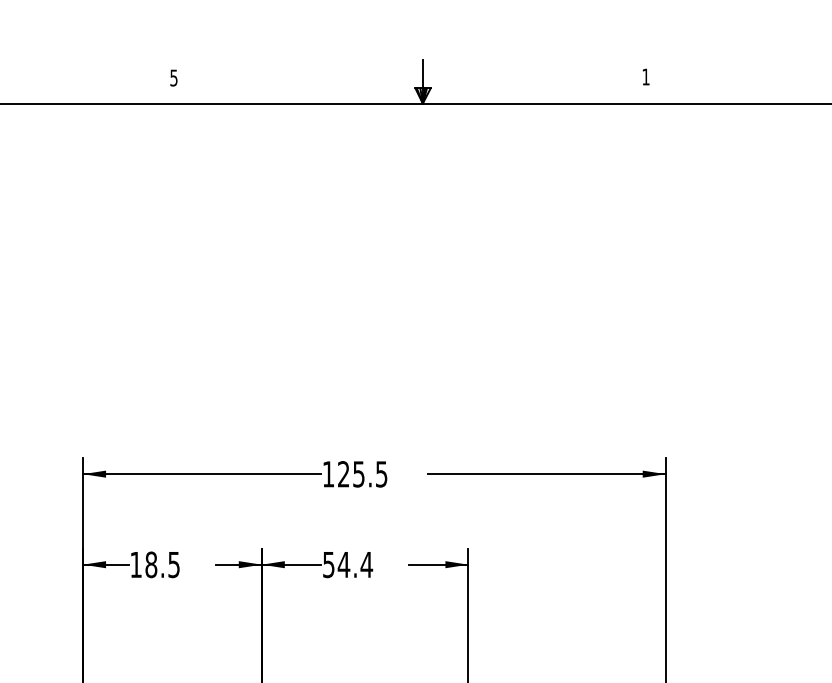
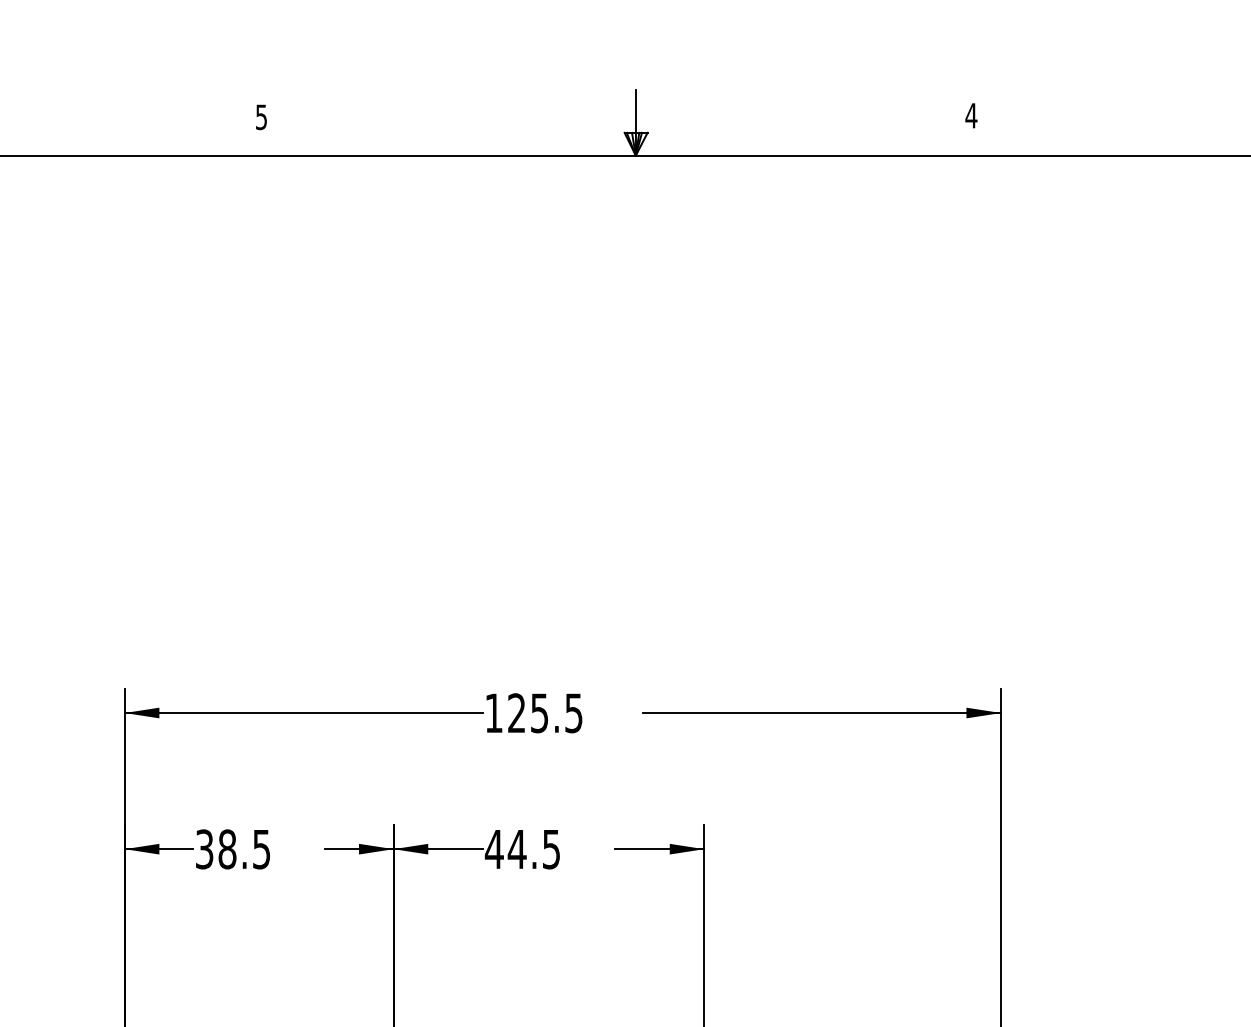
text: (646, 76) -> (972, 114), 1 -> 4
text: (135, 564) -> (203, 848), 18.5 -> 38.5
text: (347, 565) -> (522, 850), 54.4 -> 44.5

